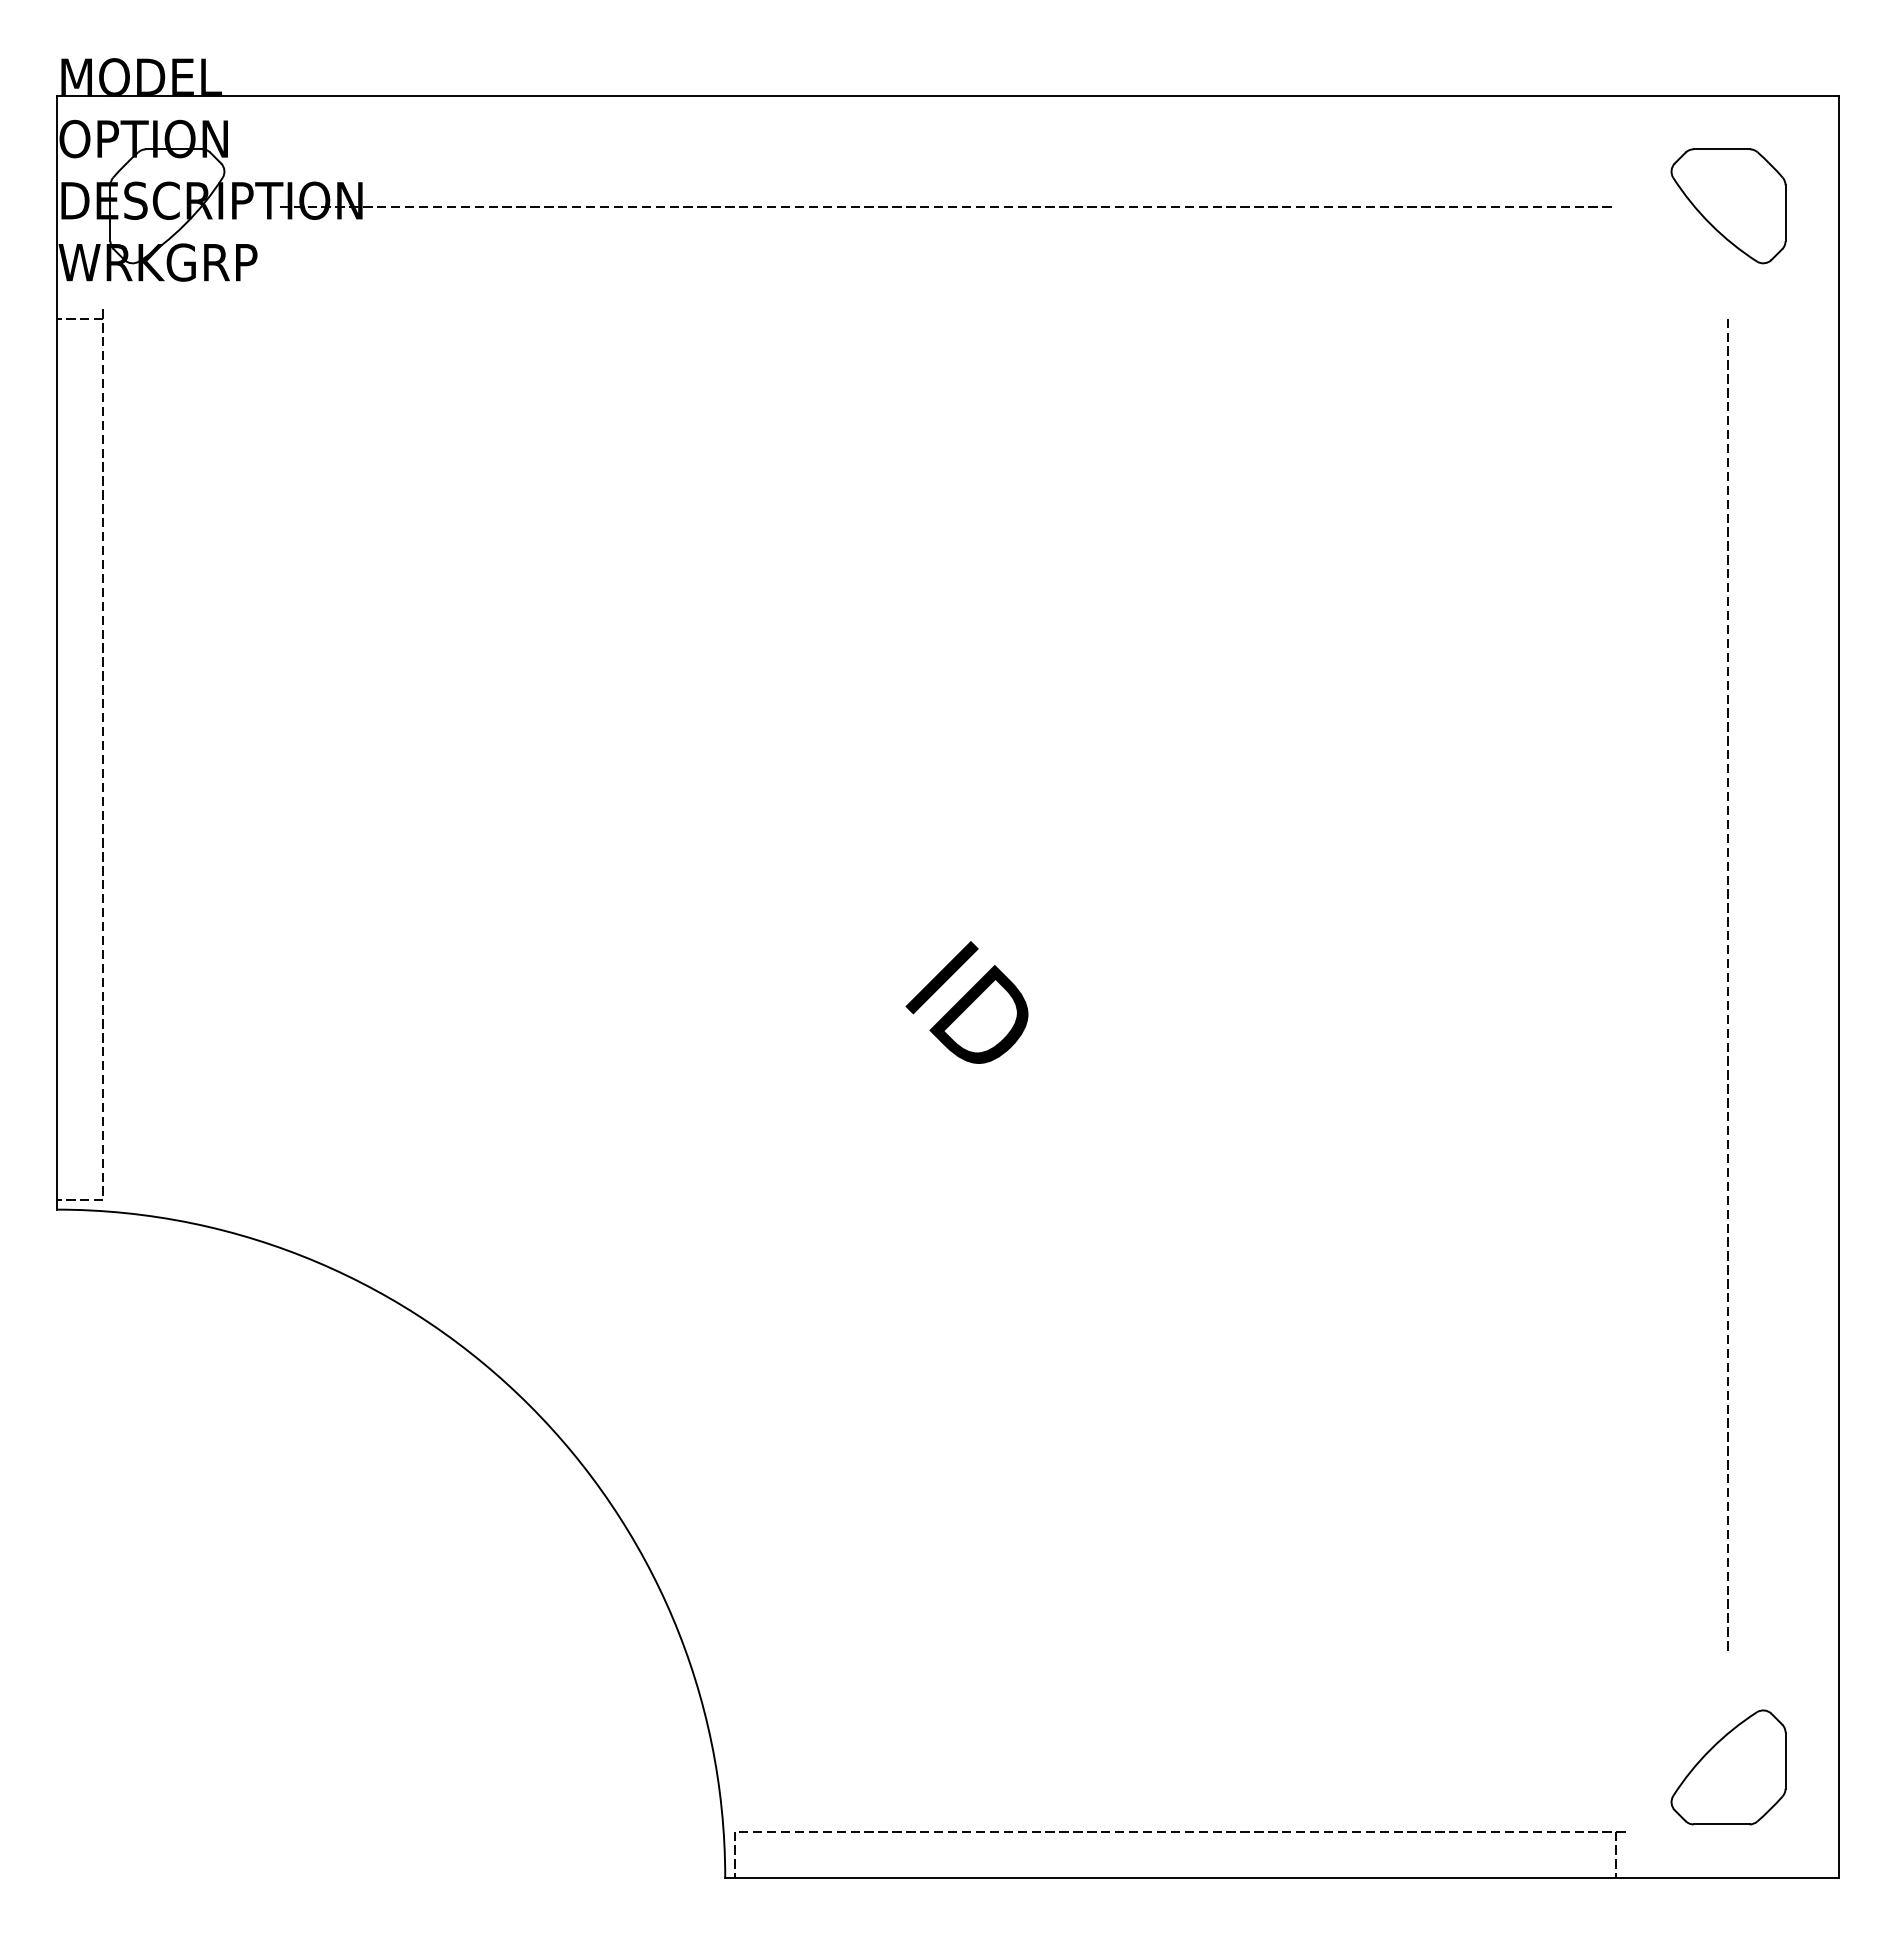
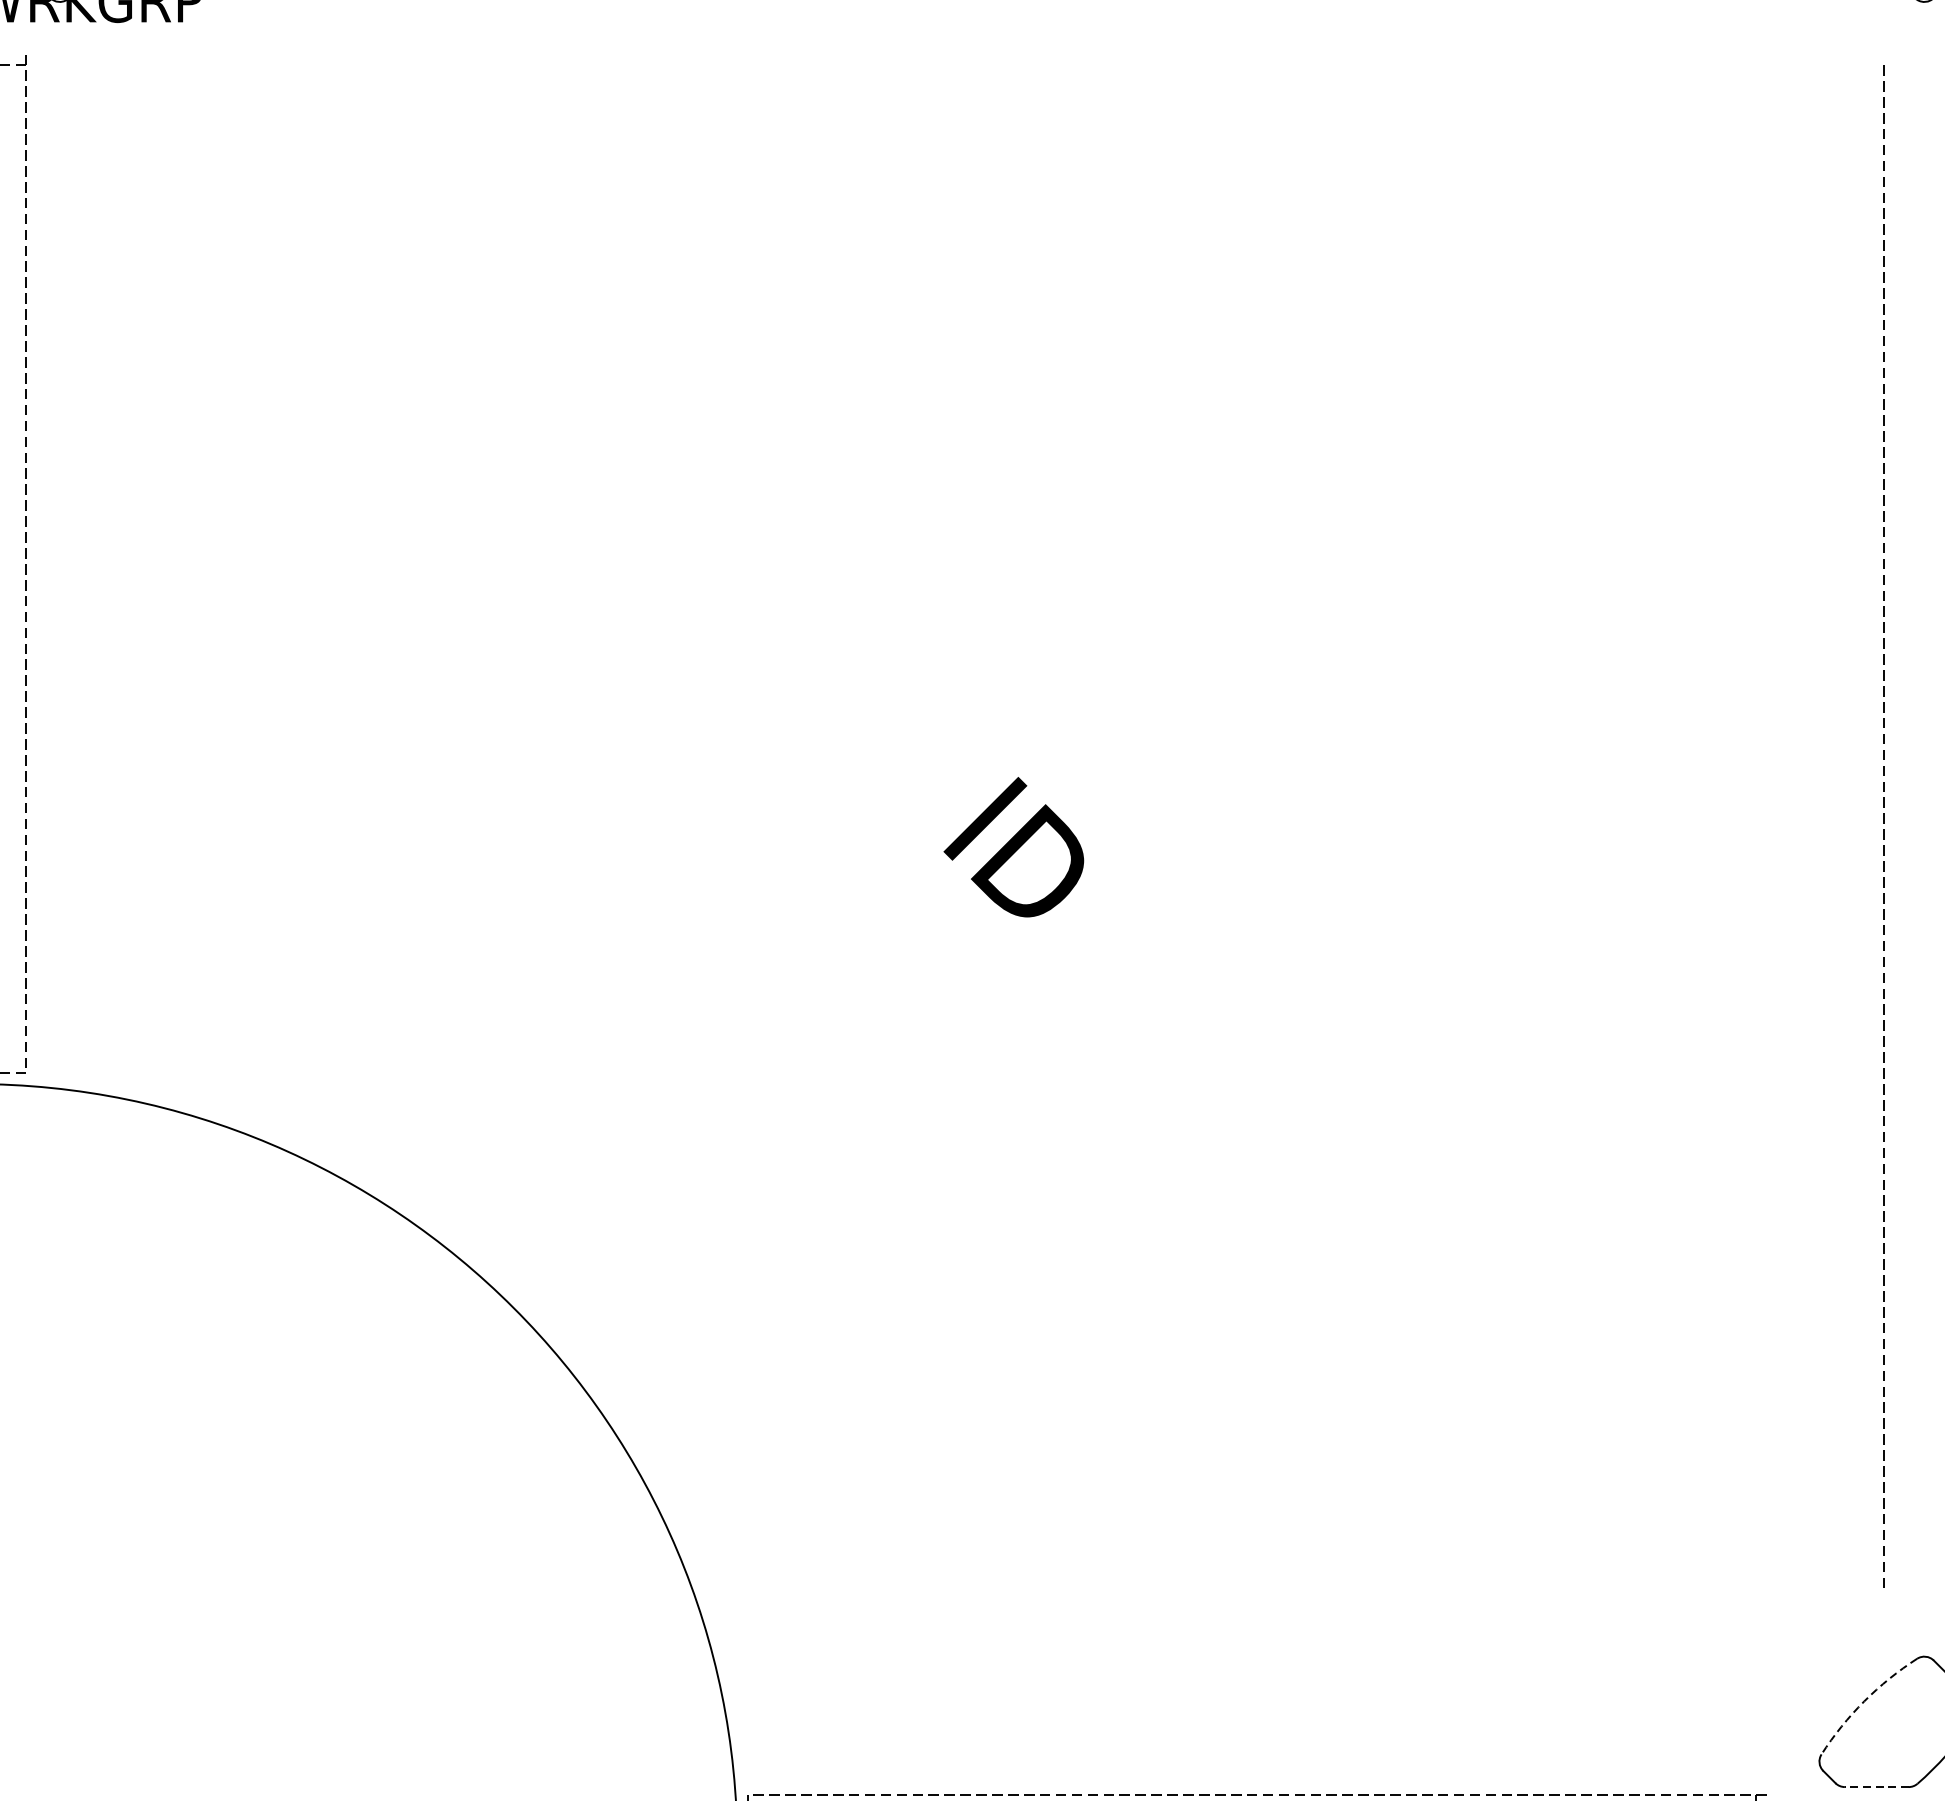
arc: (1710, 1749) -> (1864, 1701), solid -> dashed
line: (1721, 1824) -> (1876, 1787), solid -> dashed

